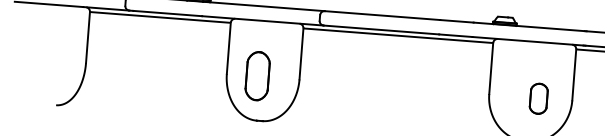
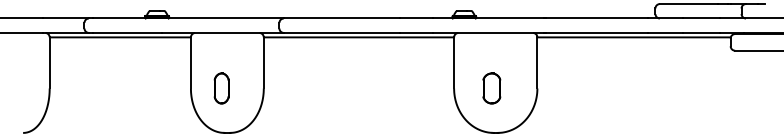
part: (257, 76) -> (221, 88), size x0.62
part: (538, 98) -> (491, 88), moved

